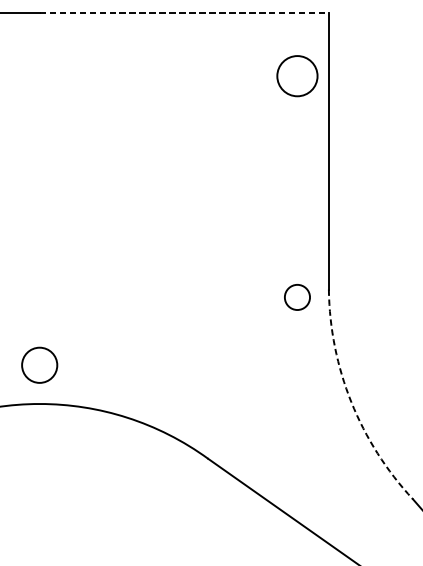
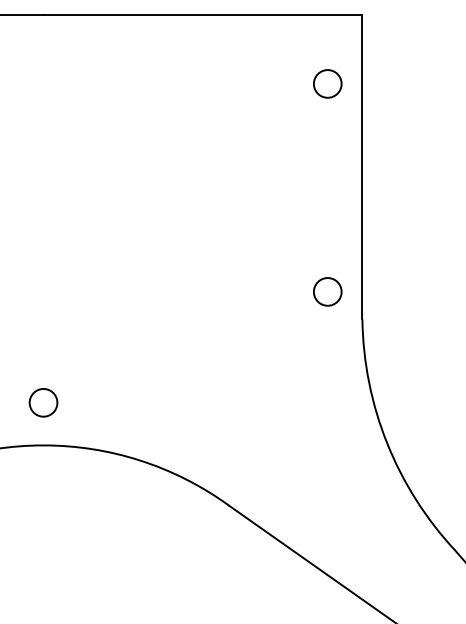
line: (184, 13) -> (203, 14), dashed -> solid
circle: (297, 75) -> (327, 83), size x0.62
circle: (297, 297) -> (327, 291), moved
circle: (39, 365) -> (43, 402), size x0.71
arc: (351, 402) -> (387, 443), dashed -> solid

